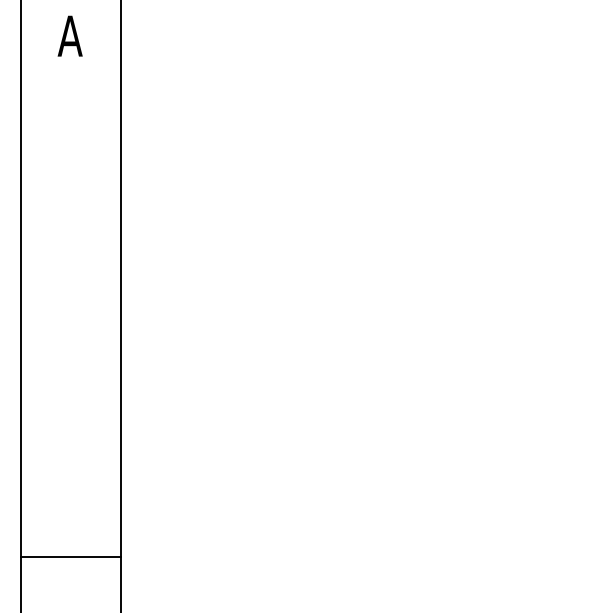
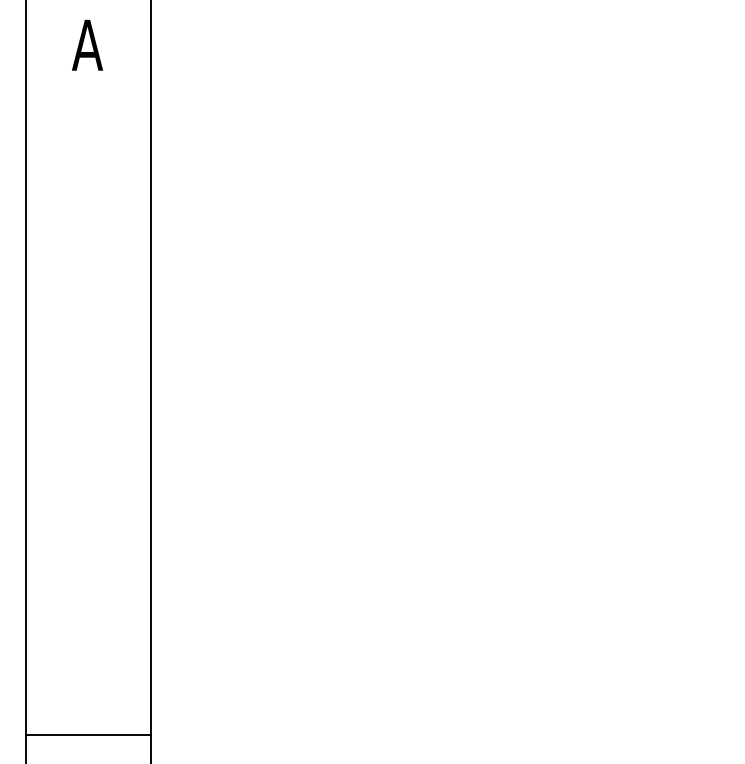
line: (71, 557) -> (88, 734), moved

